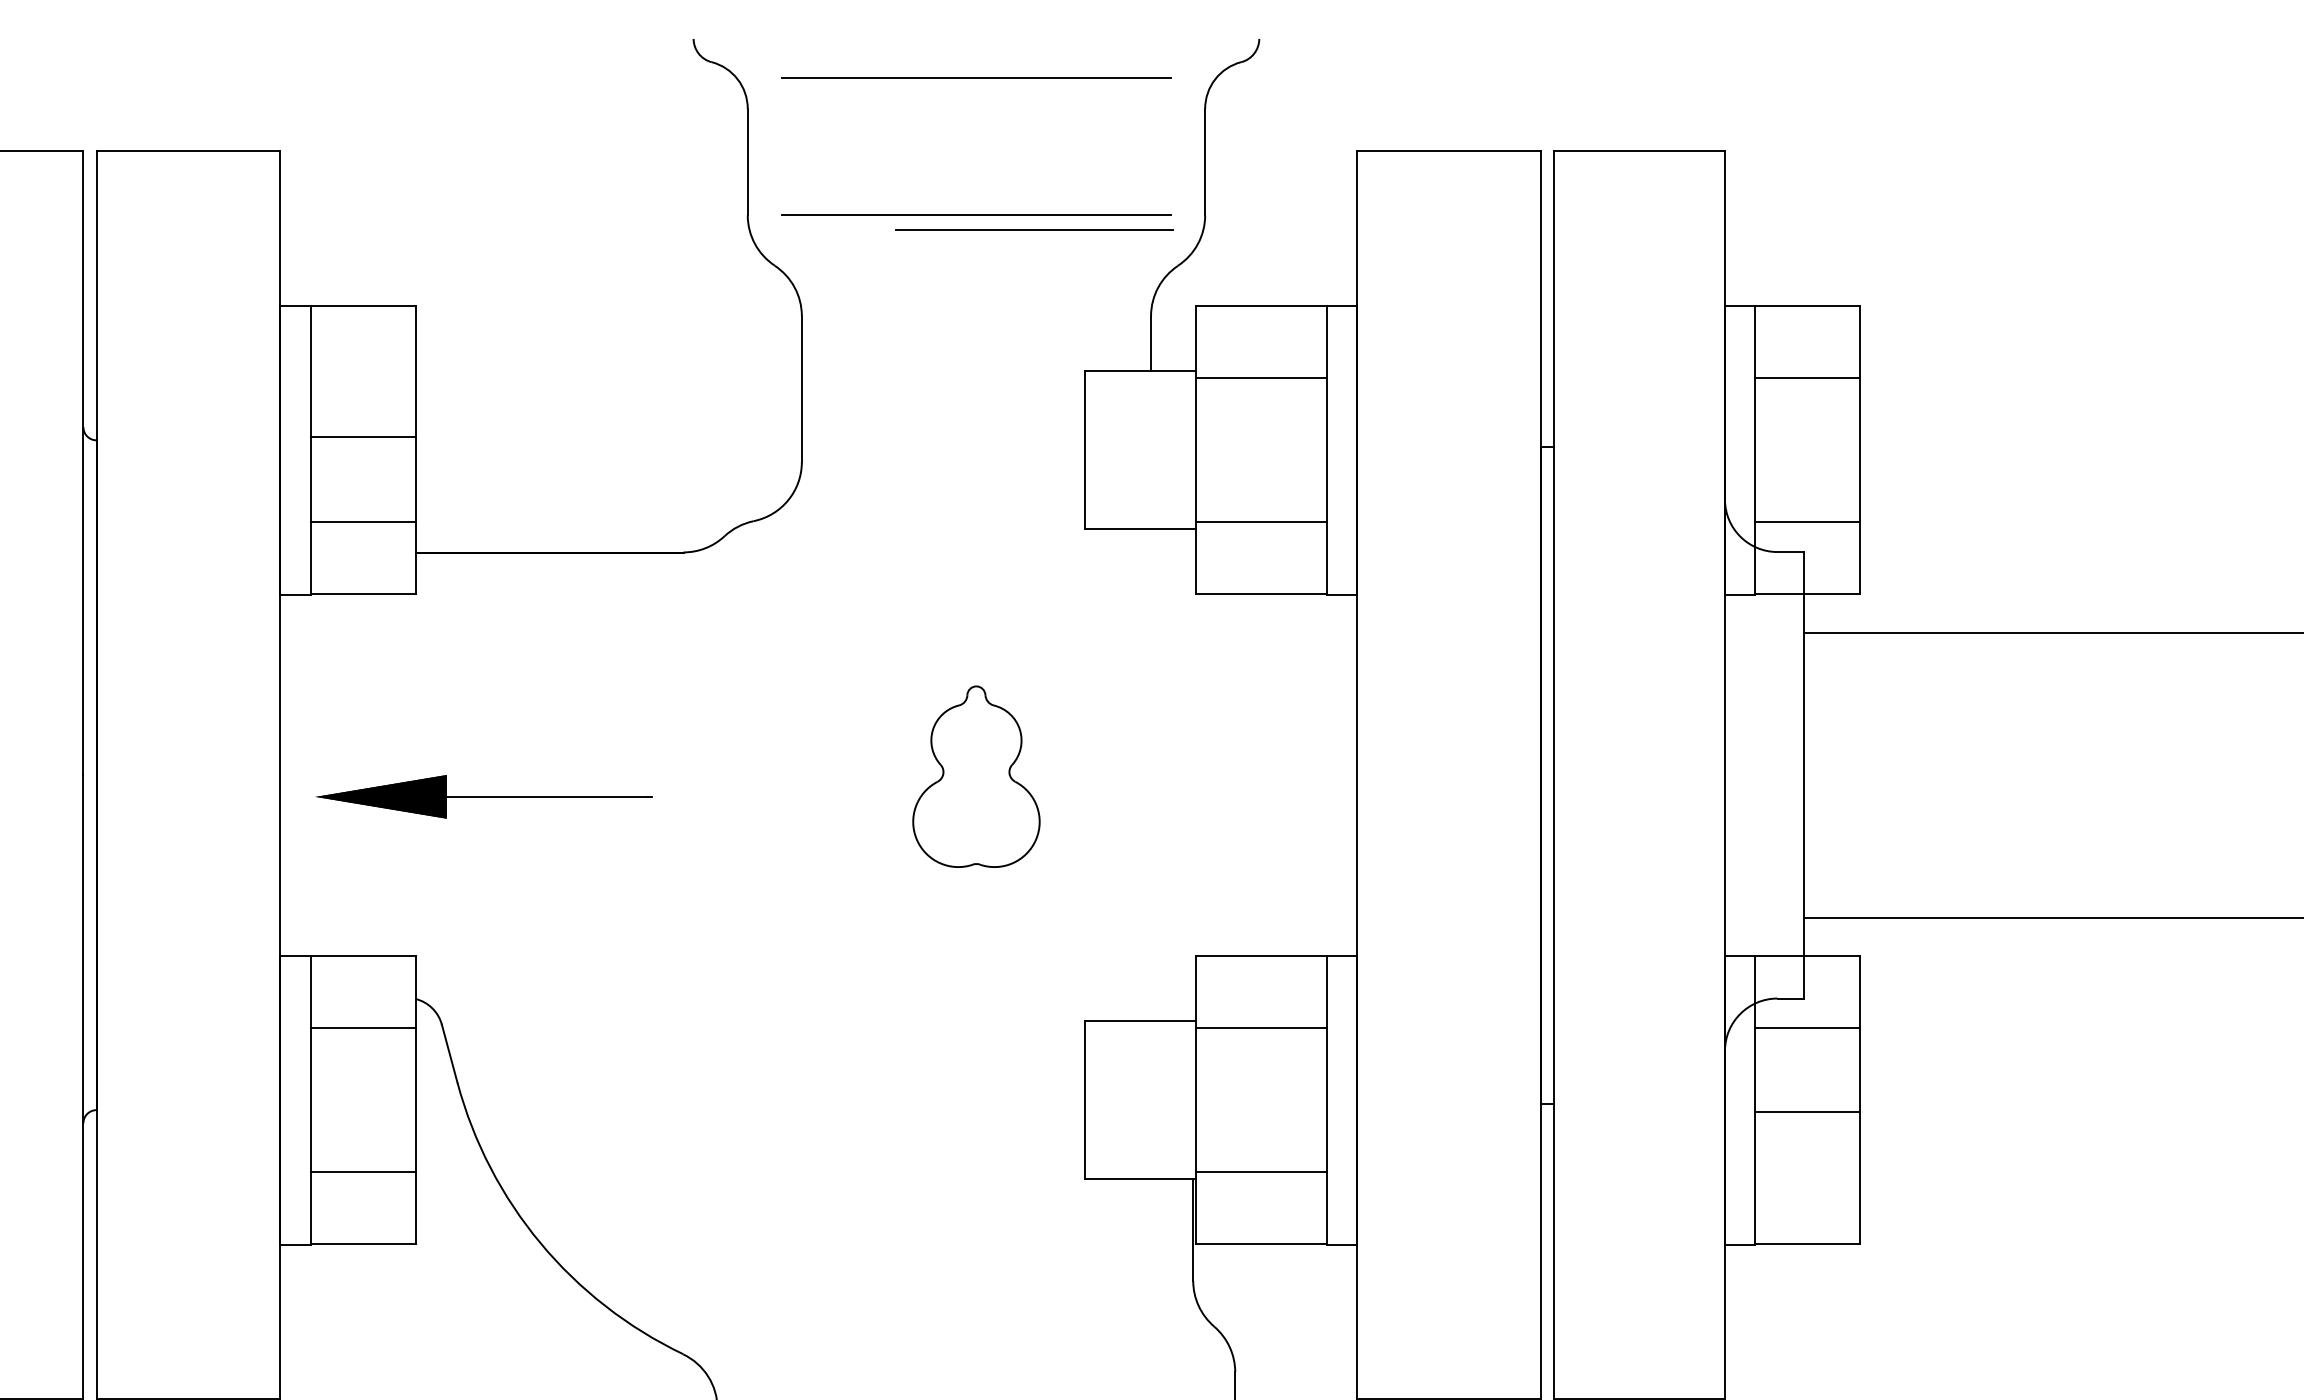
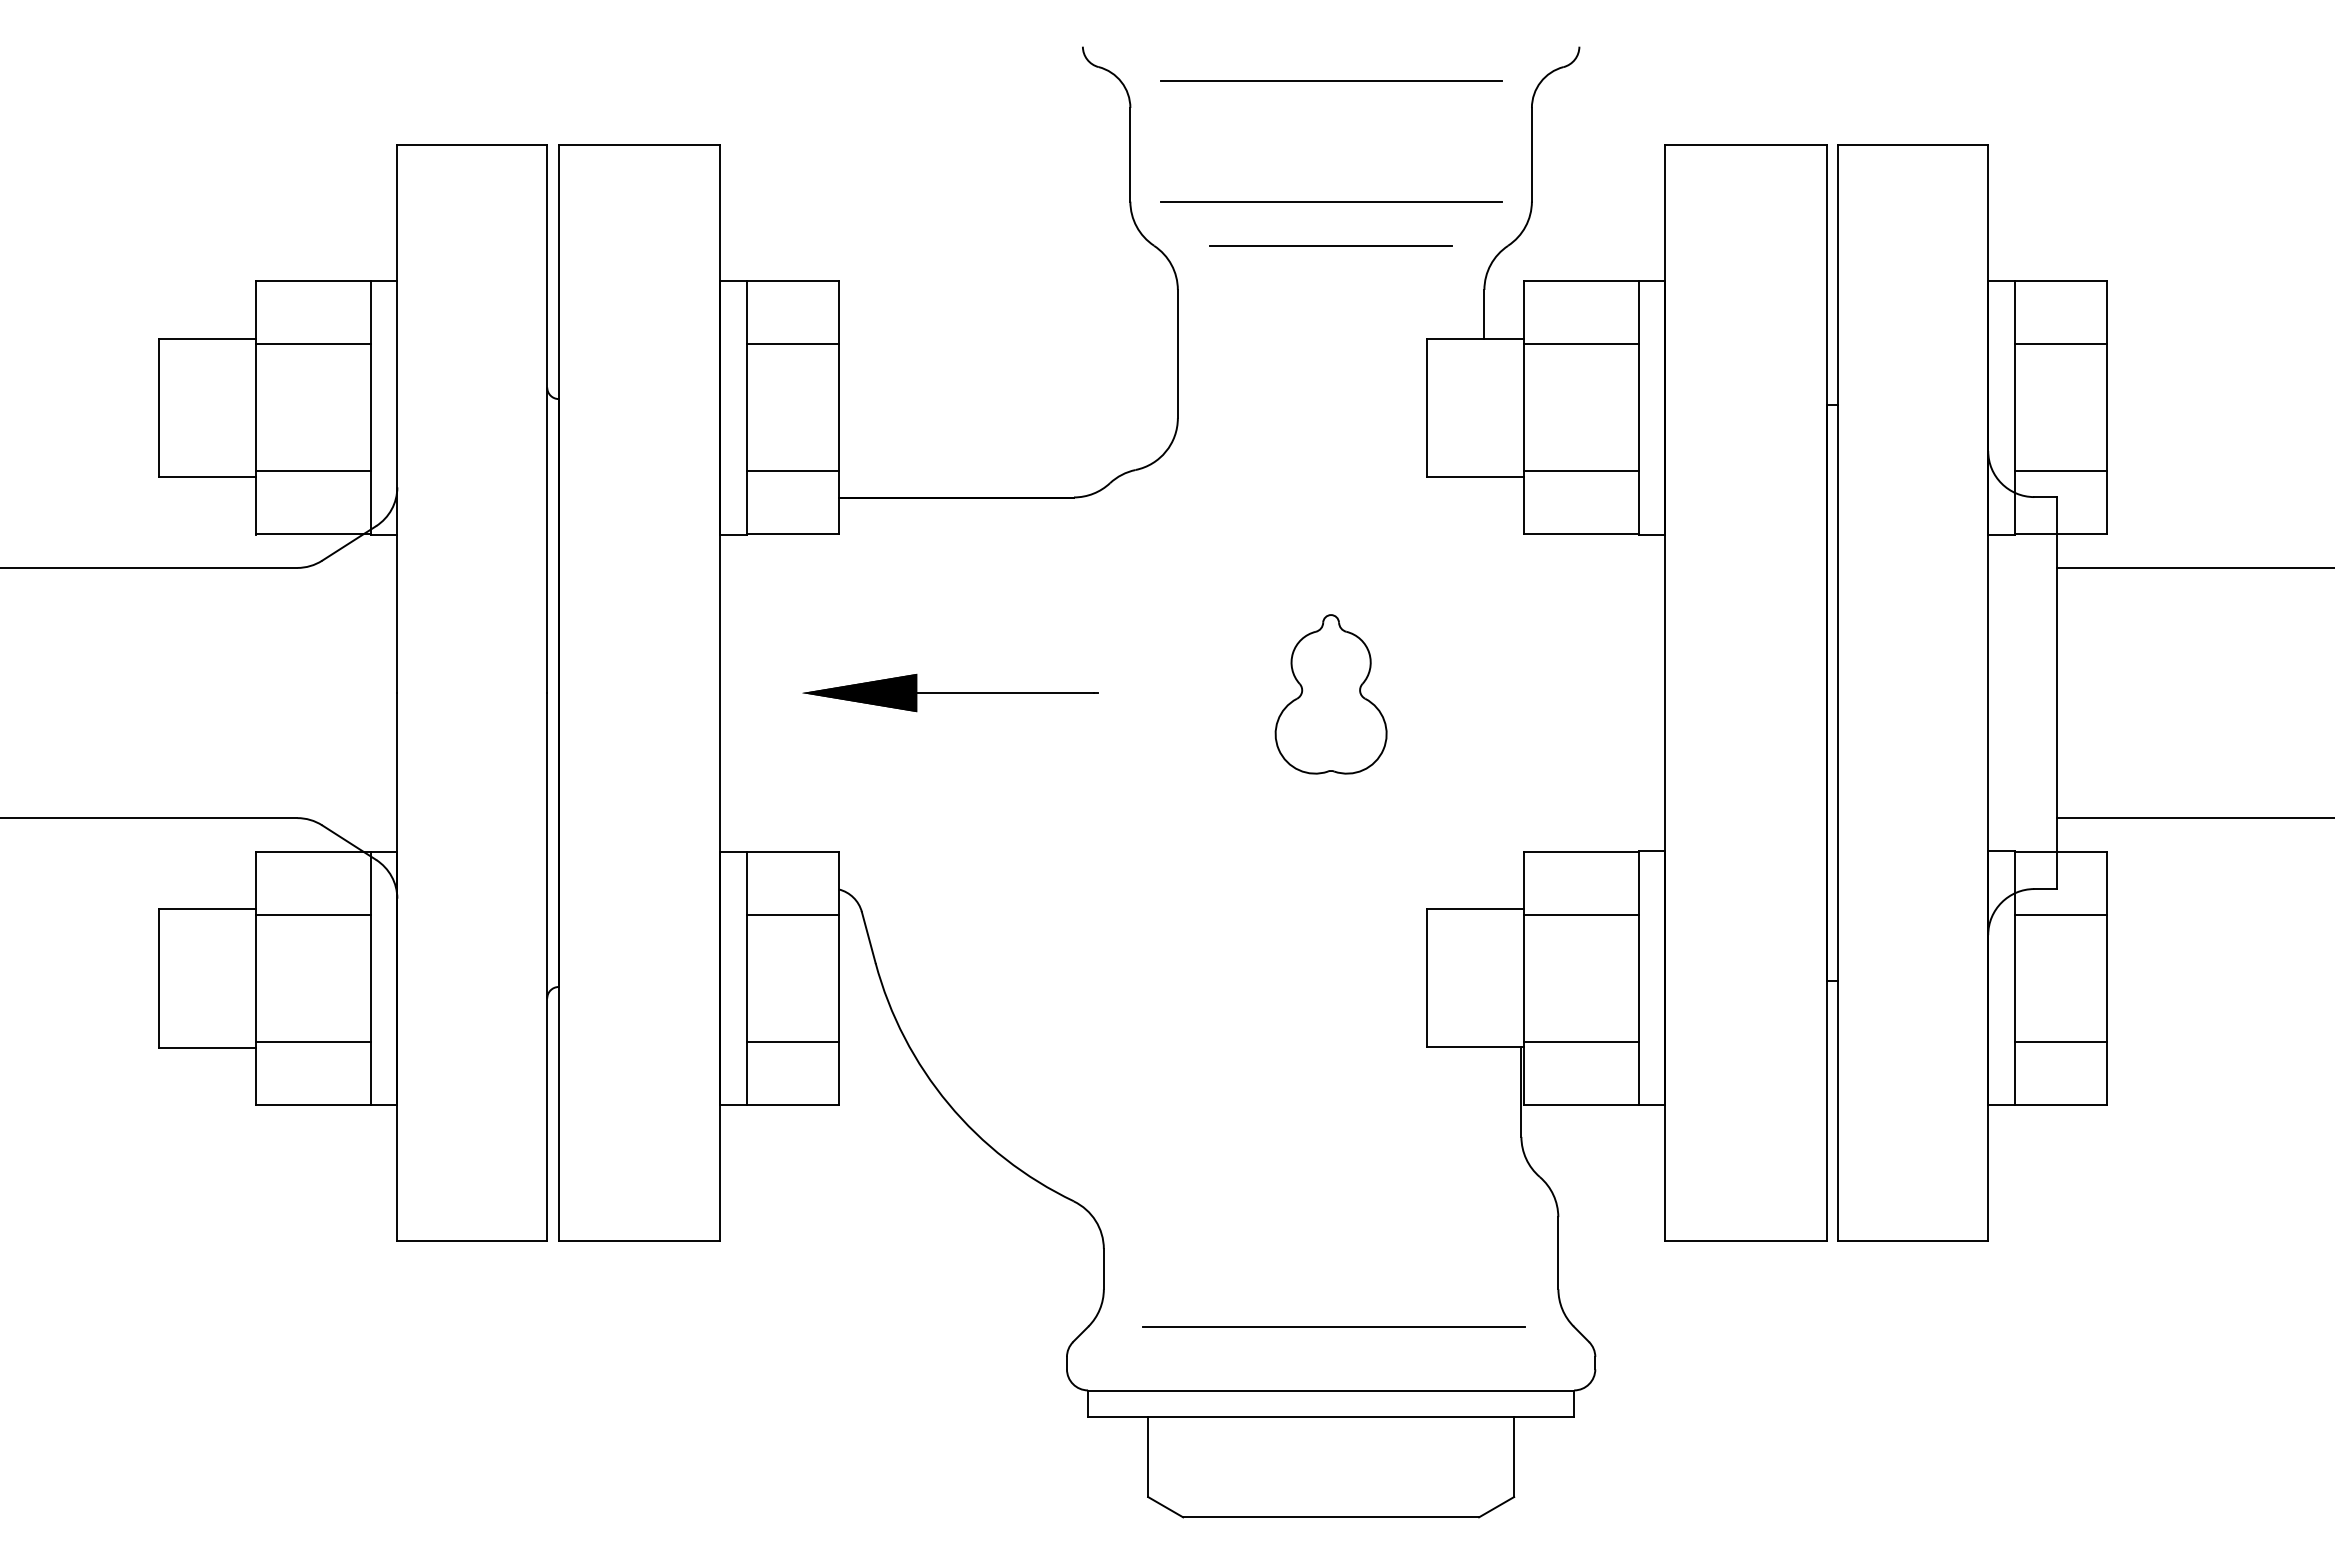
line: (1033, 230) -> (1330, 245), moved
line: (362, 437) -> (792, 344), moved
part: (484, 796) -> (950, 692), moved
line: (1807, 1111) -> (2060, 1041), moved

